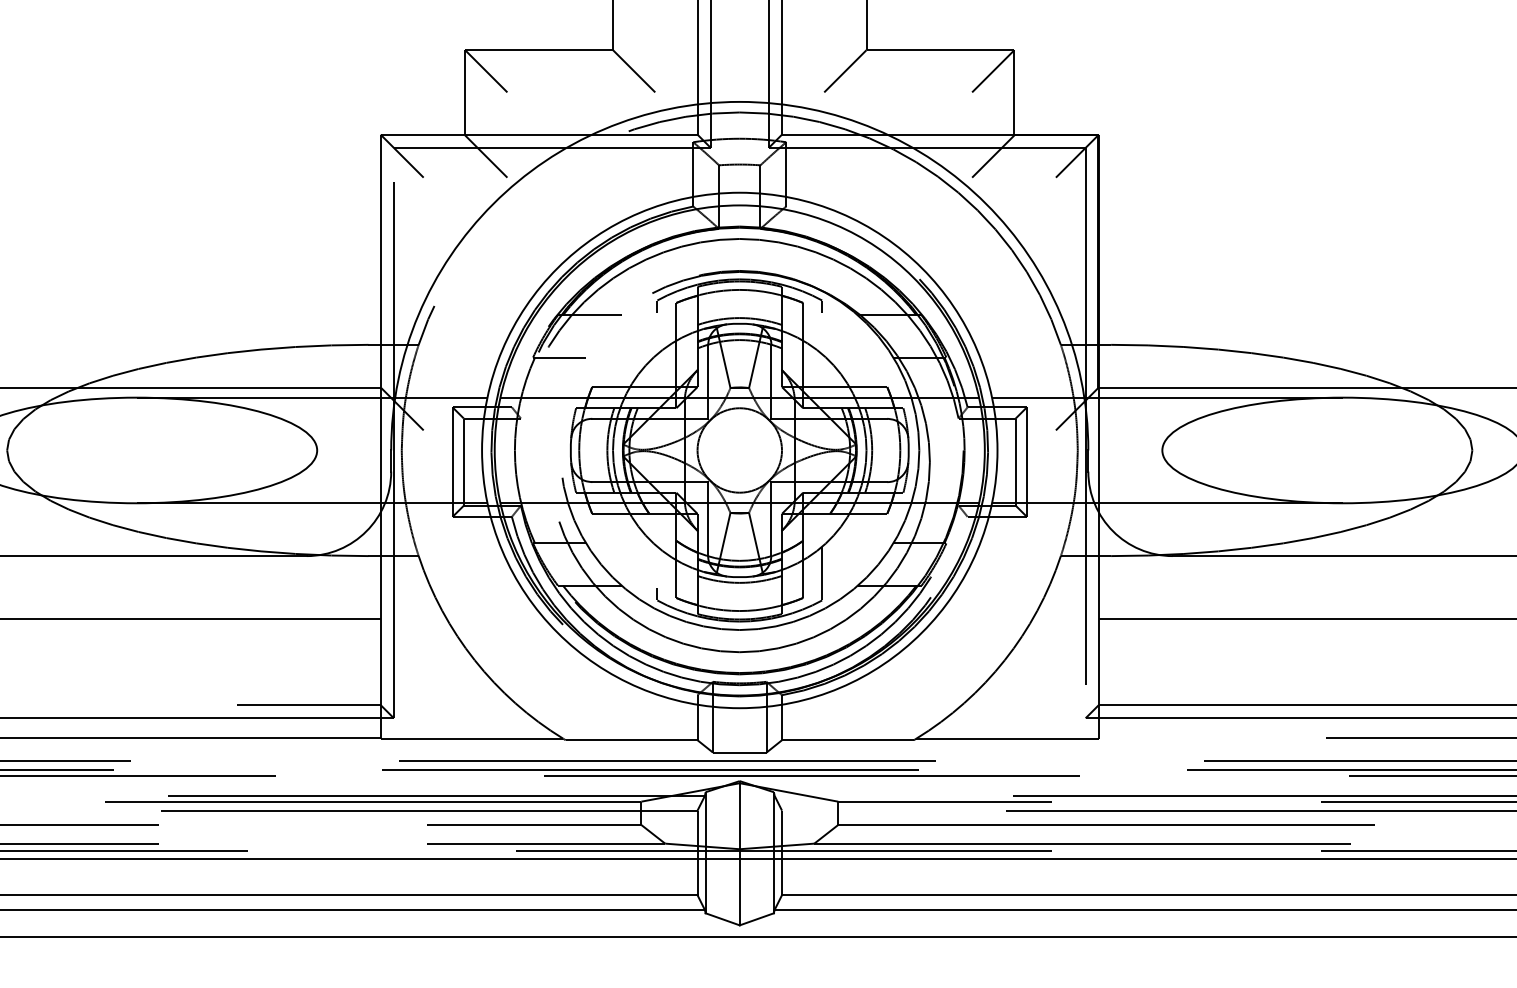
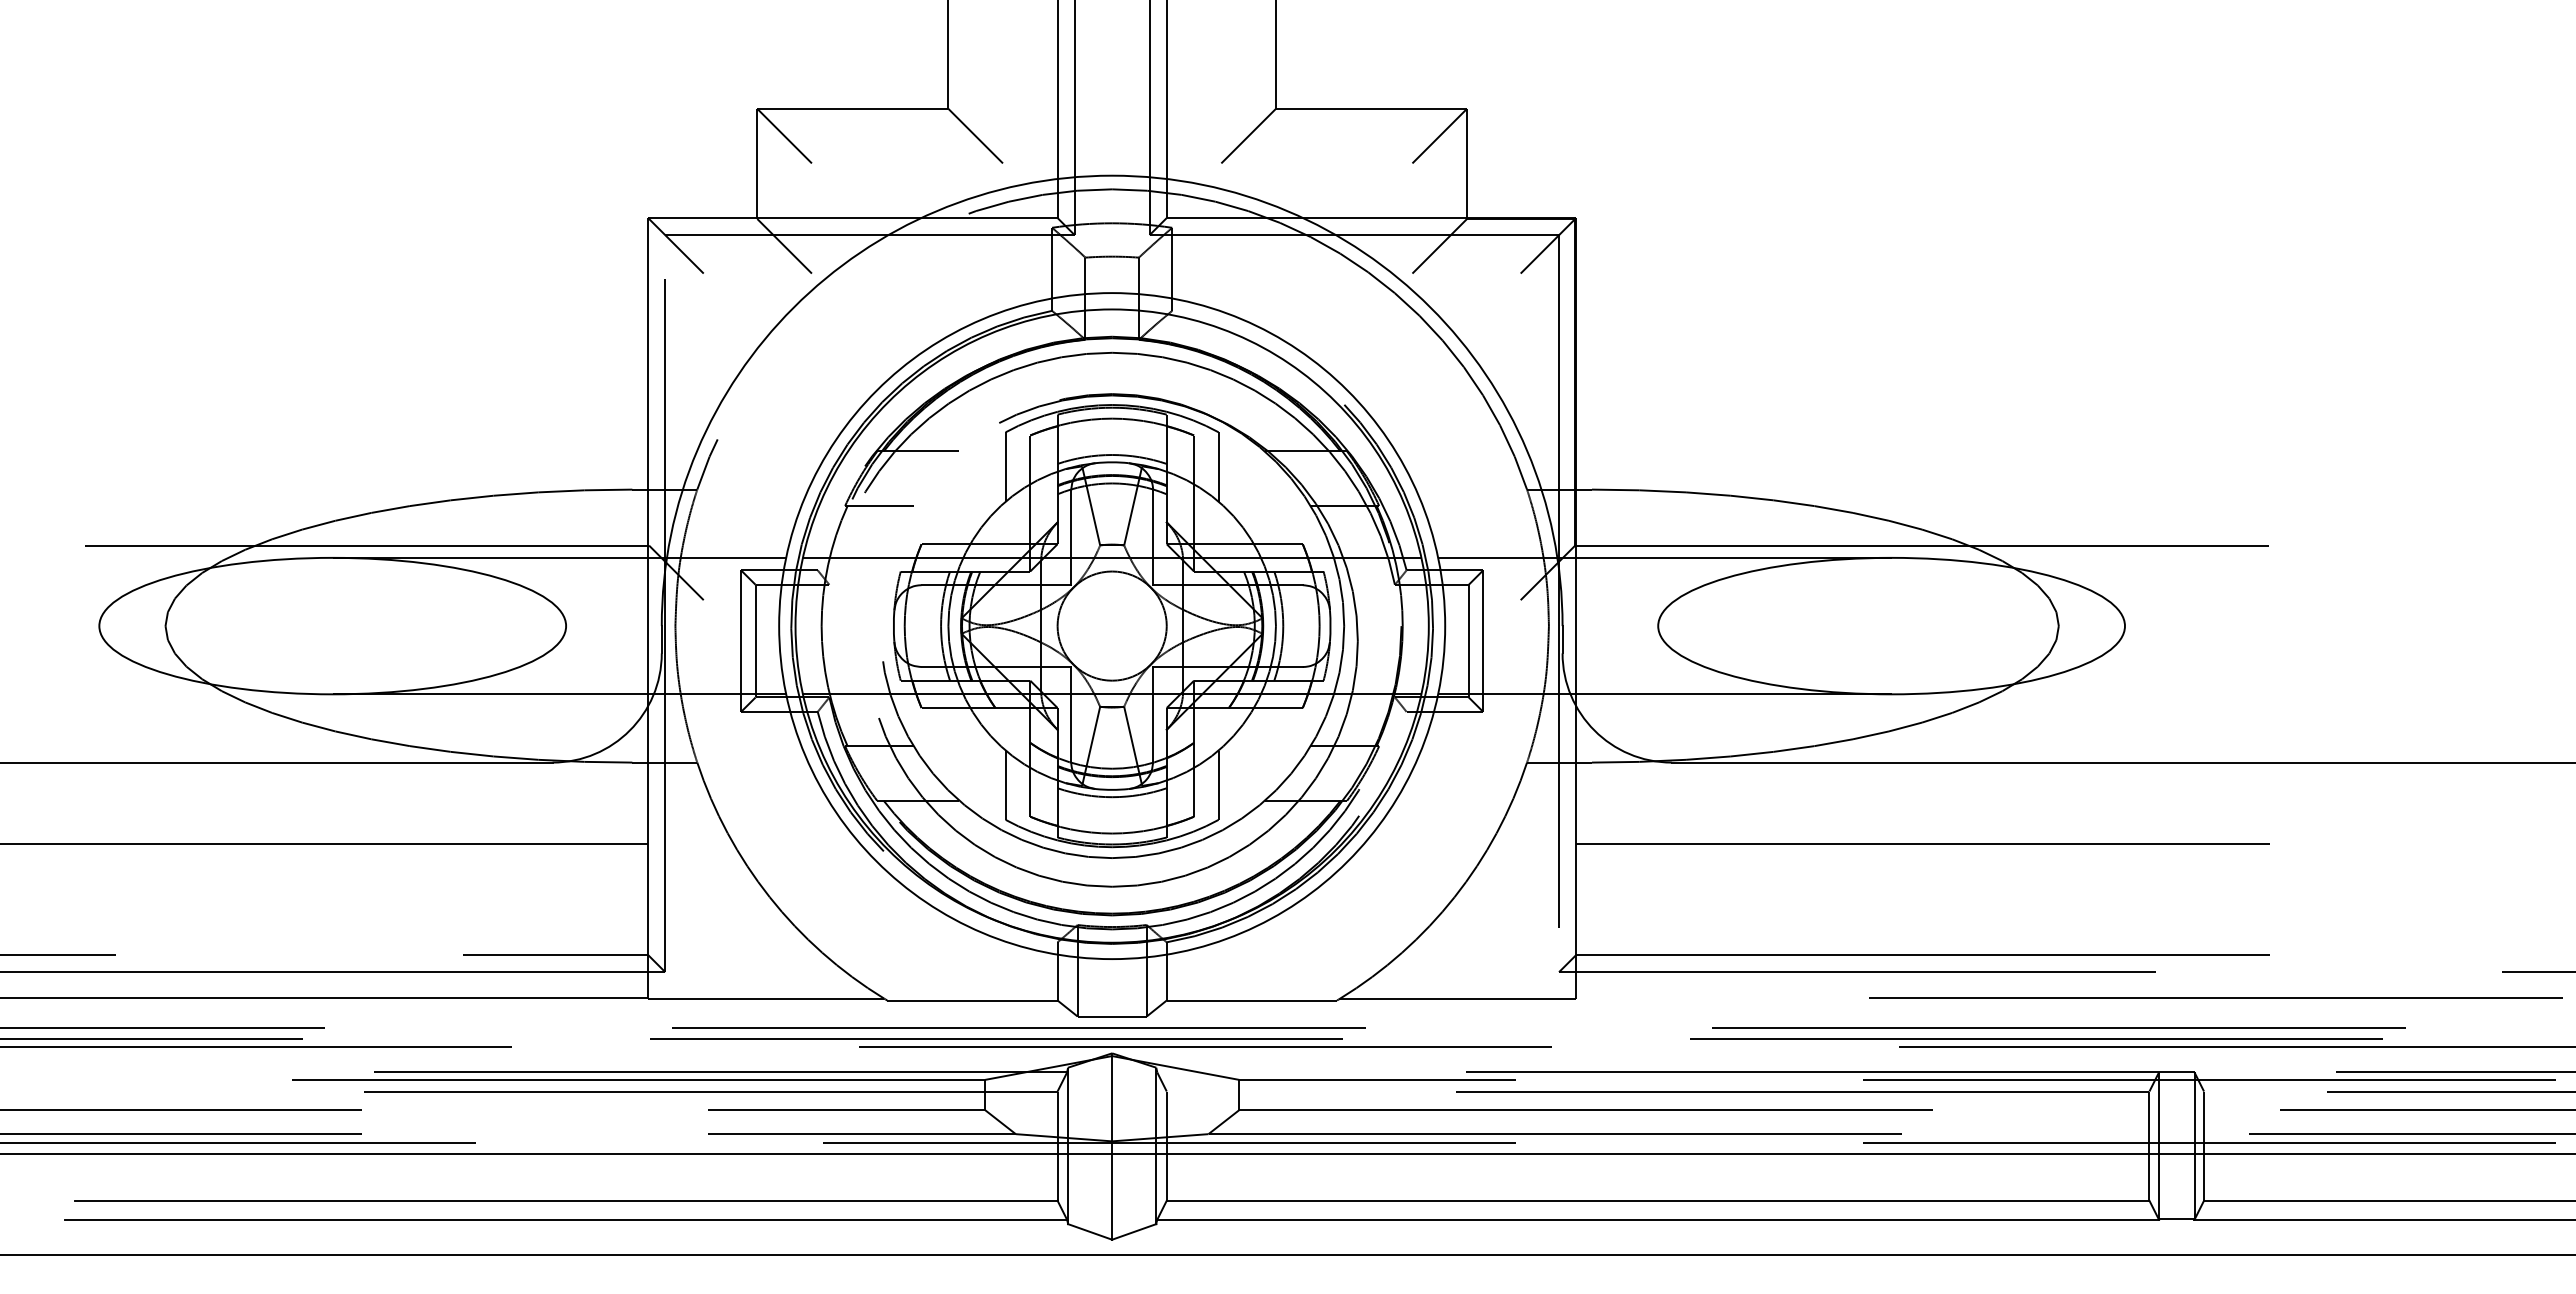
line: (657, 333) -> (1005, 474), added
line: (822, 333) -> (1218, 474), added
line: (657, 567) -> (1005, 777), added

